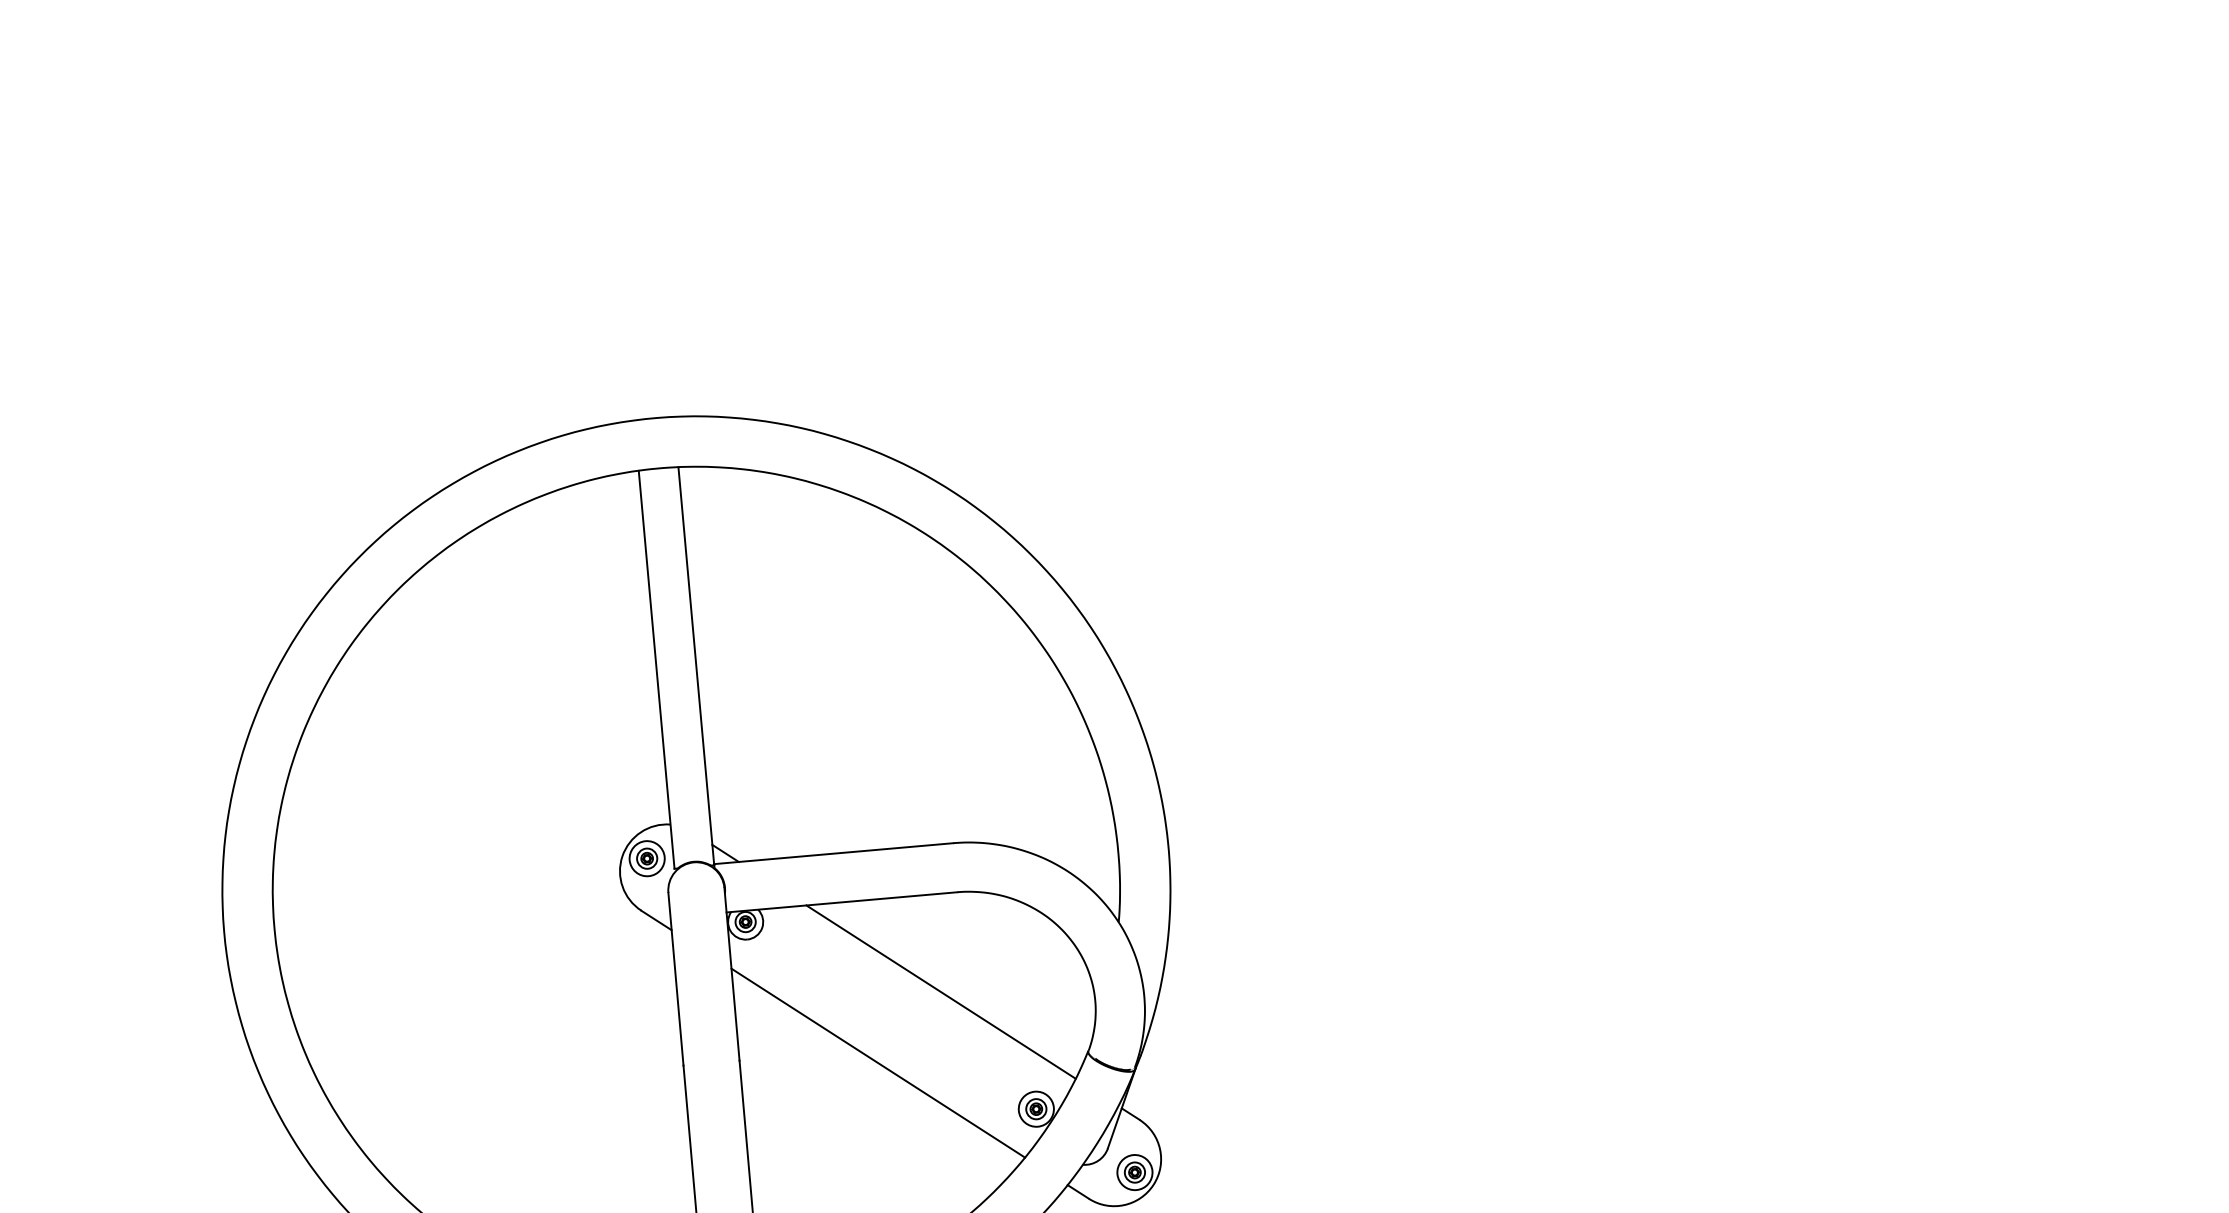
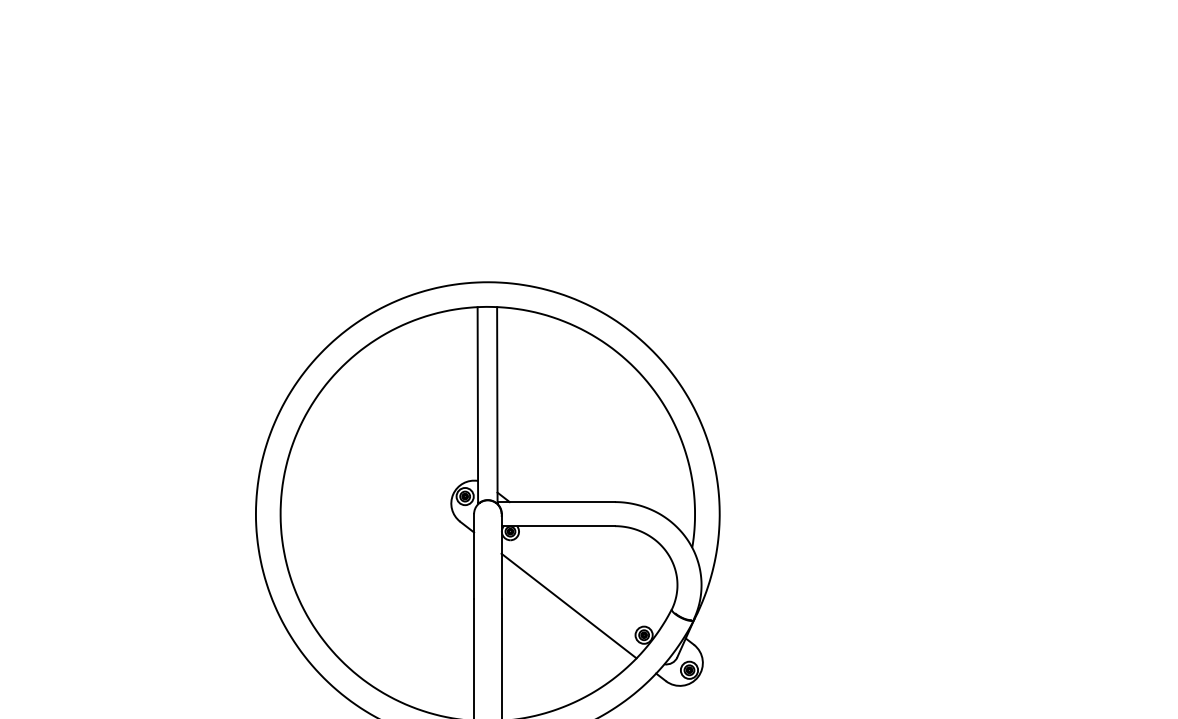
line: (940, 992) -> (602, 574), removed

